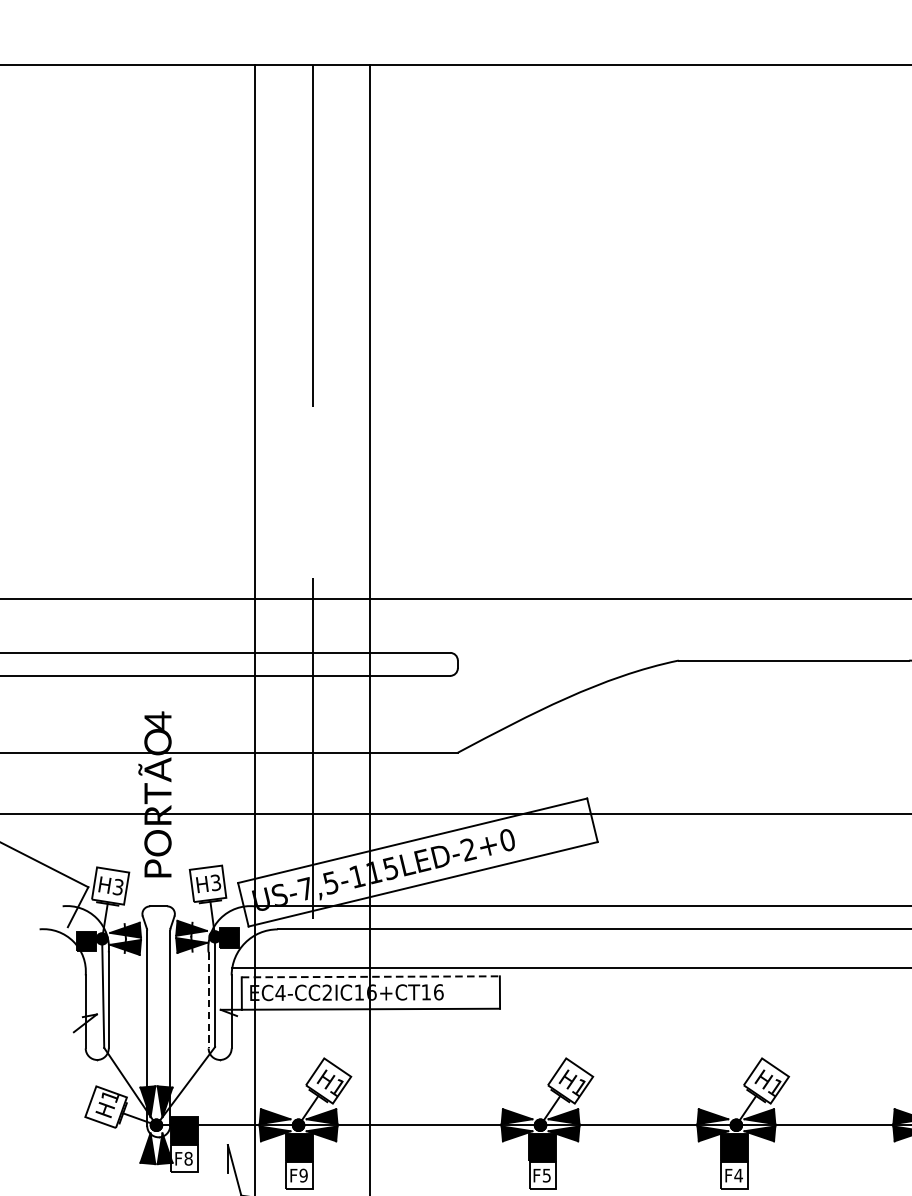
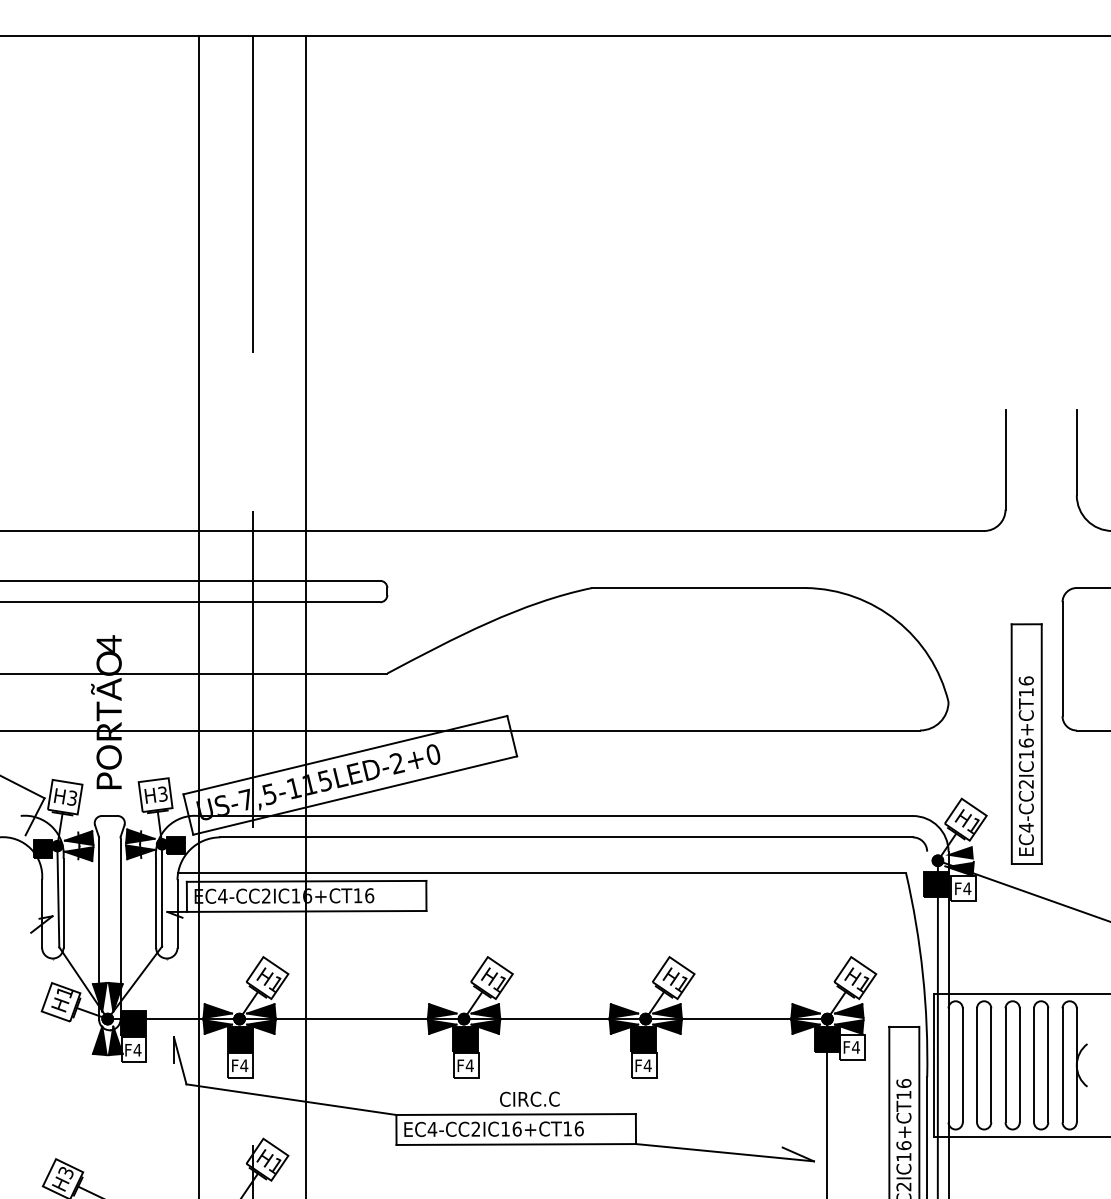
line: (370, 976) -> (306, 881), dashed -> solid
line: (209, 1000) -> (156, 903), dashed -> solid
text: (188, 1158) -> (137, 1049), F8 -> F4
text: (303, 1175) -> (244, 1065), F9 -> F4
text: (546, 1175) -> (469, 1065), F5 -> F4

